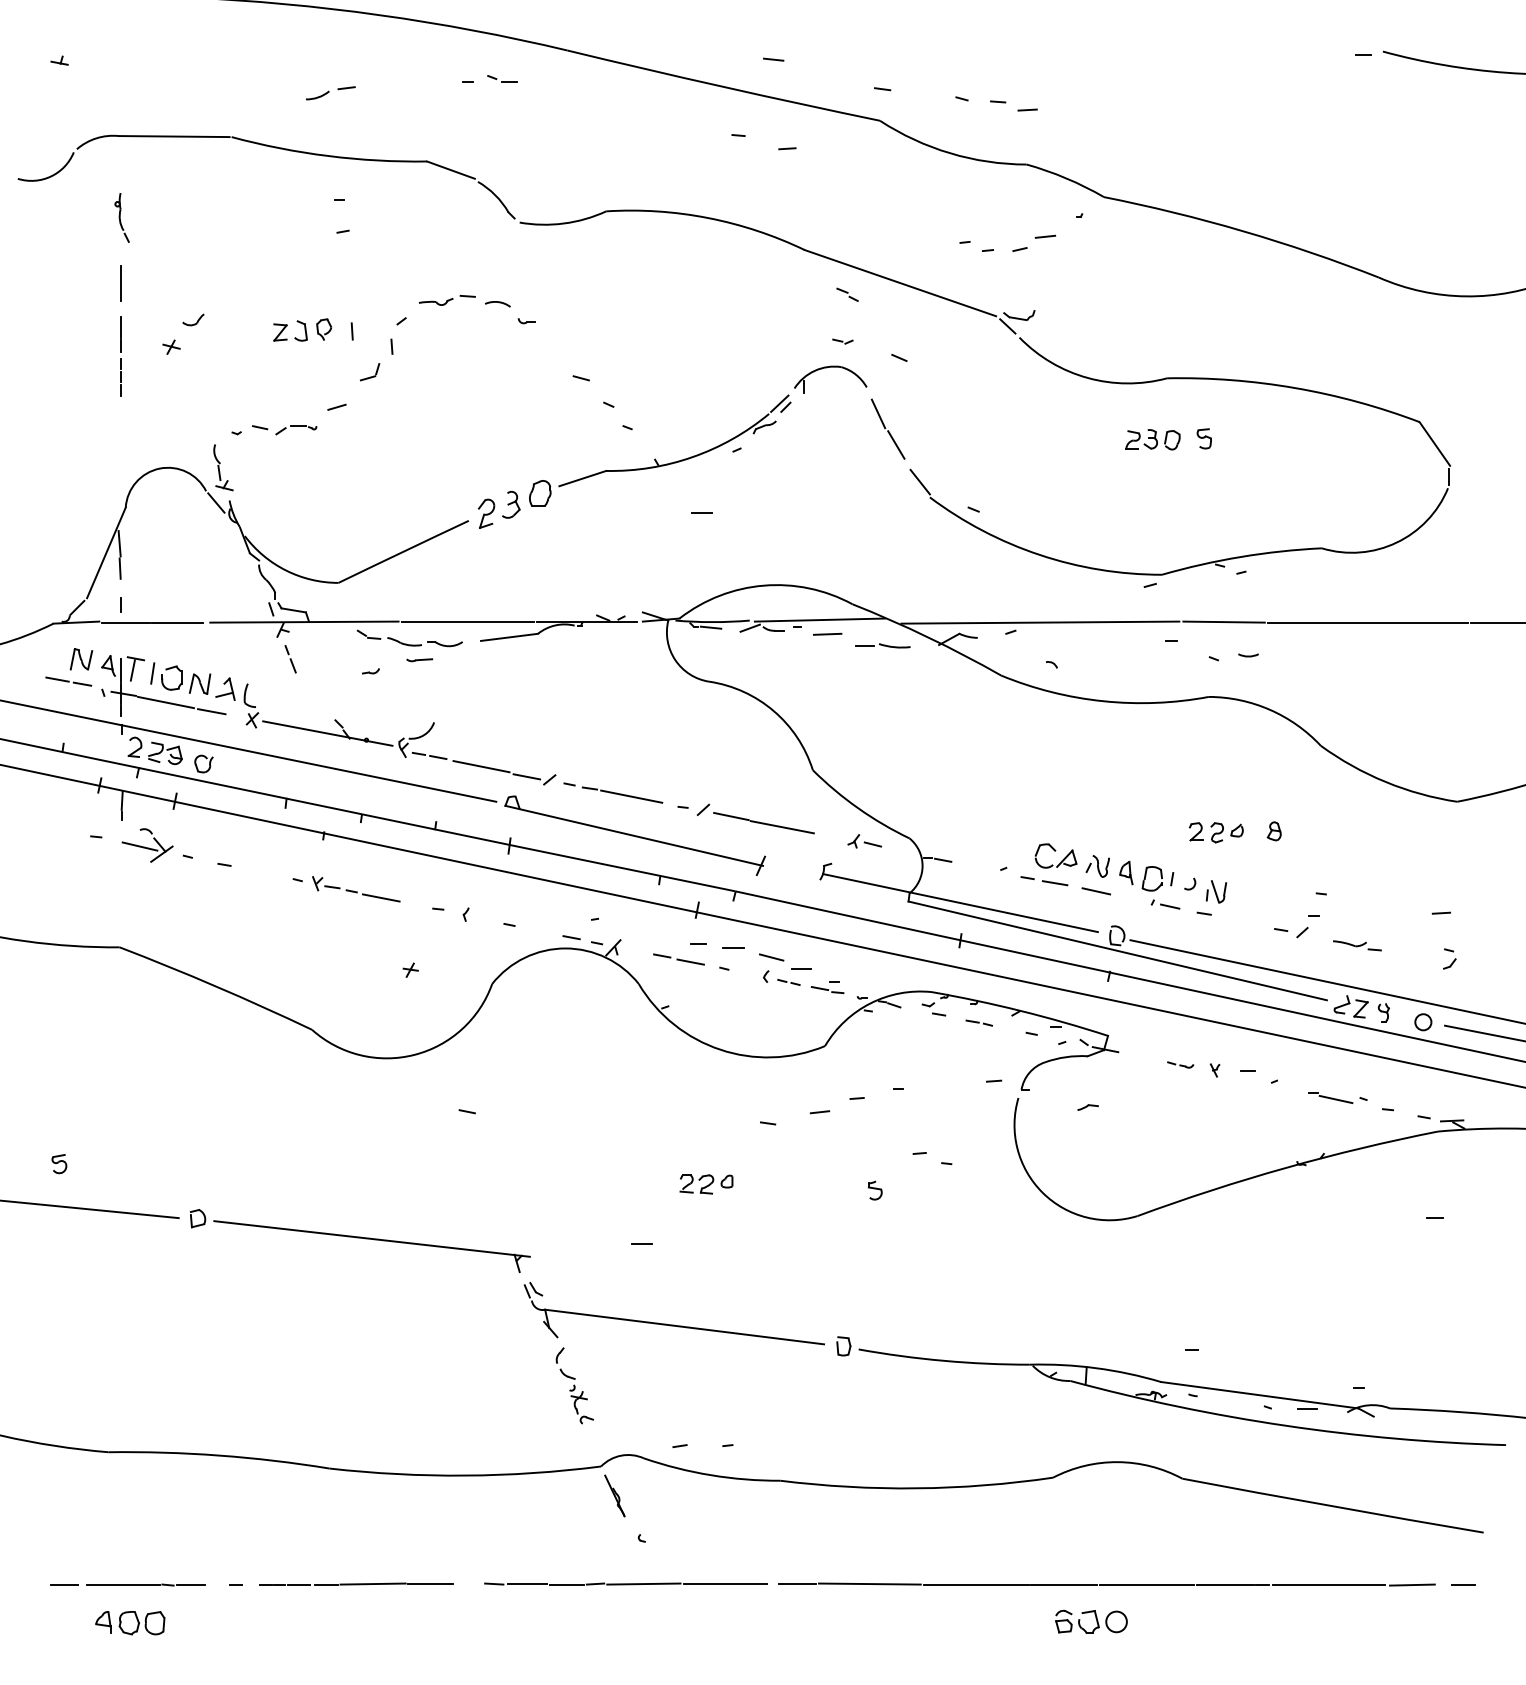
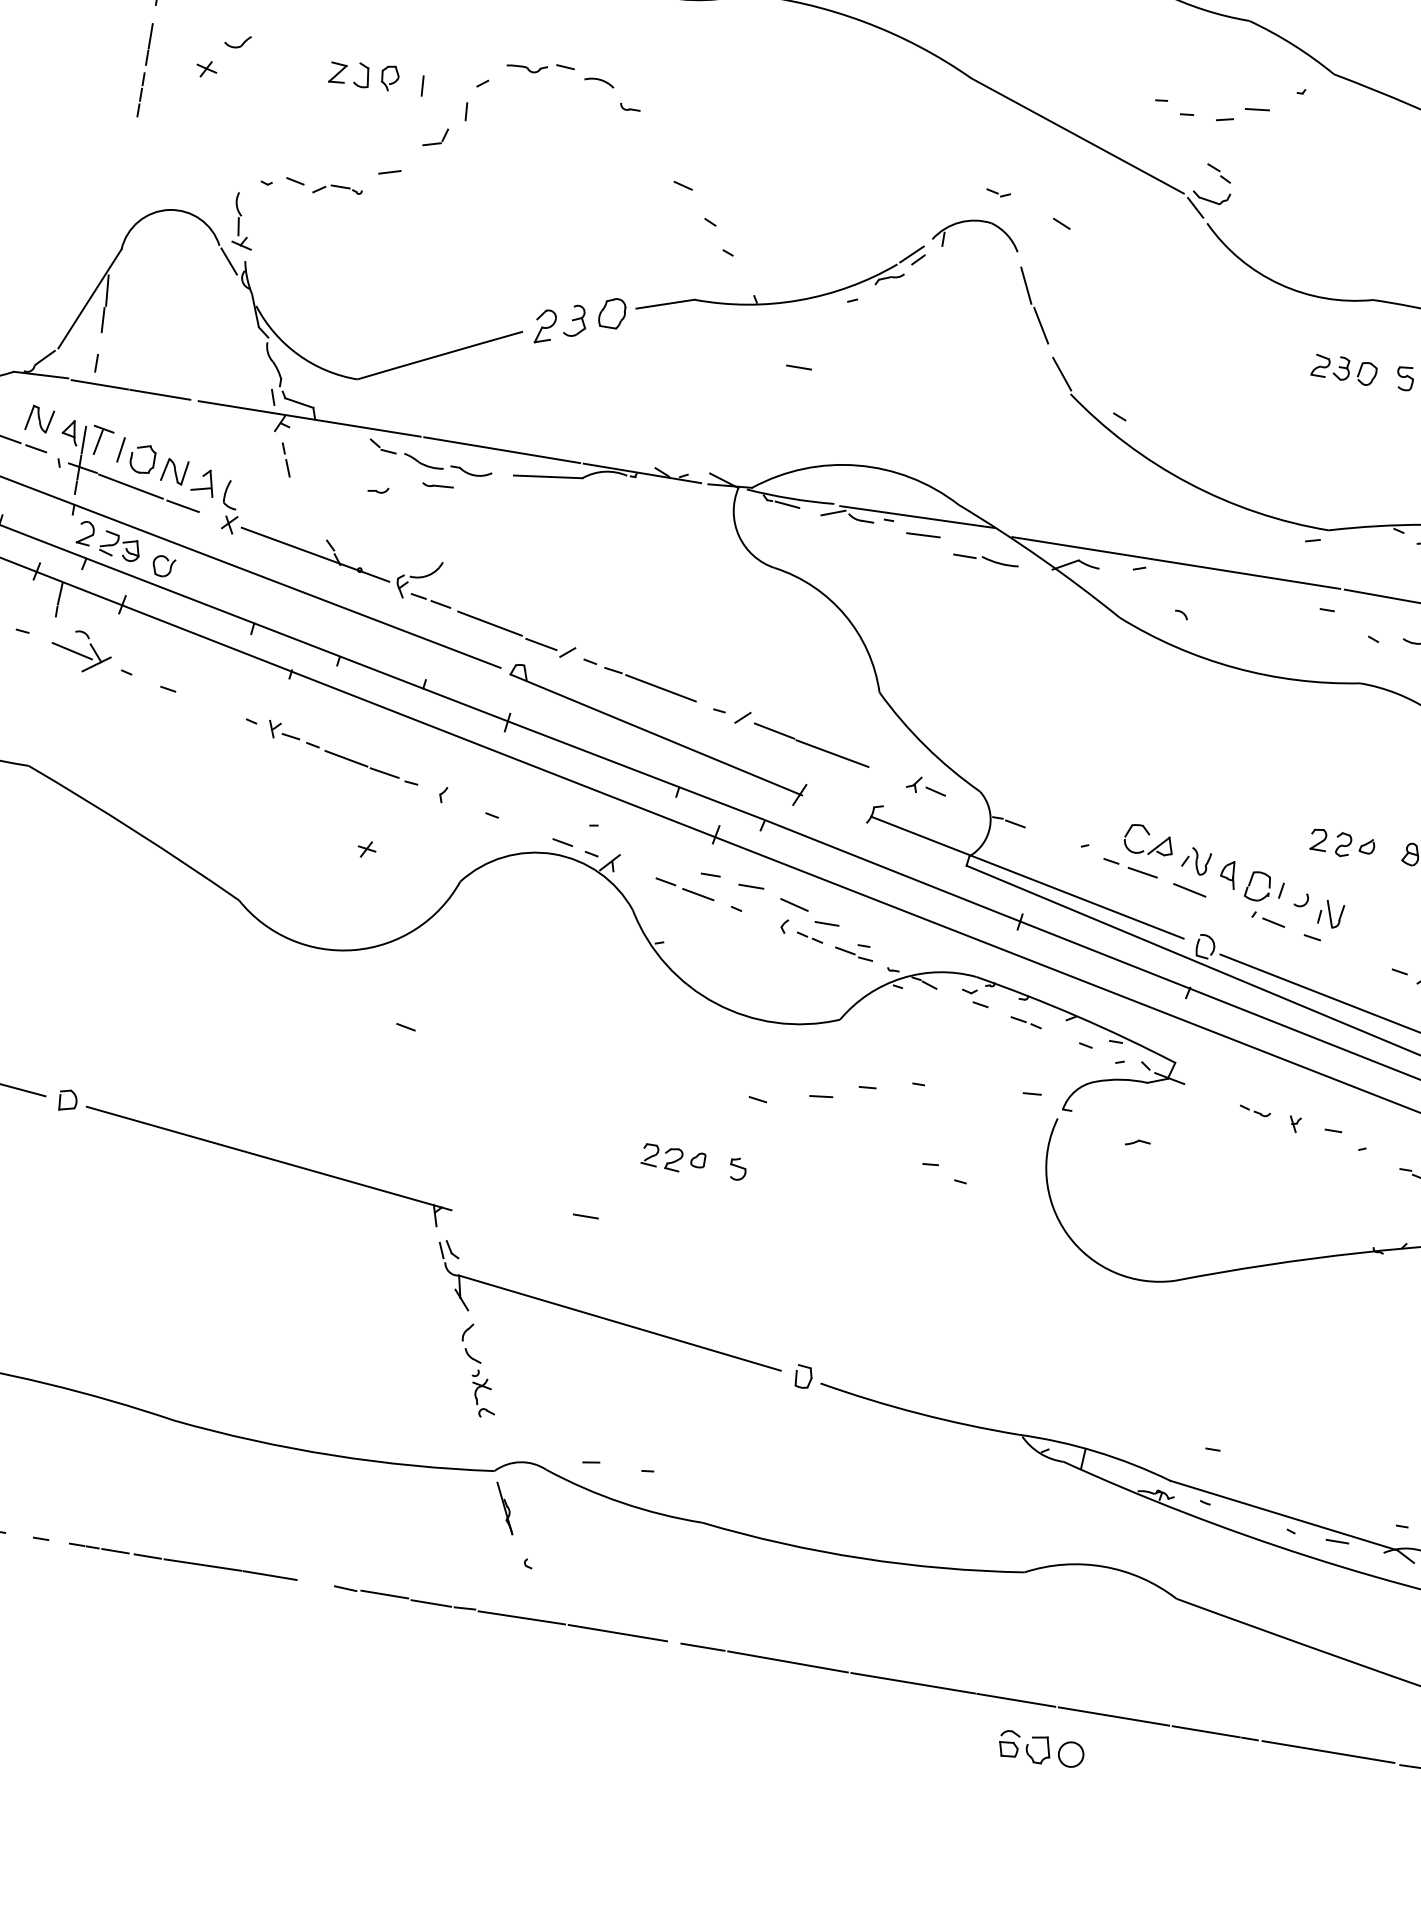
part: (847, 294) -> (1219, 173), moved
line: (414, 904) -> (384, 772), added
part: (874, 1190) -> (737, 1168), moved

